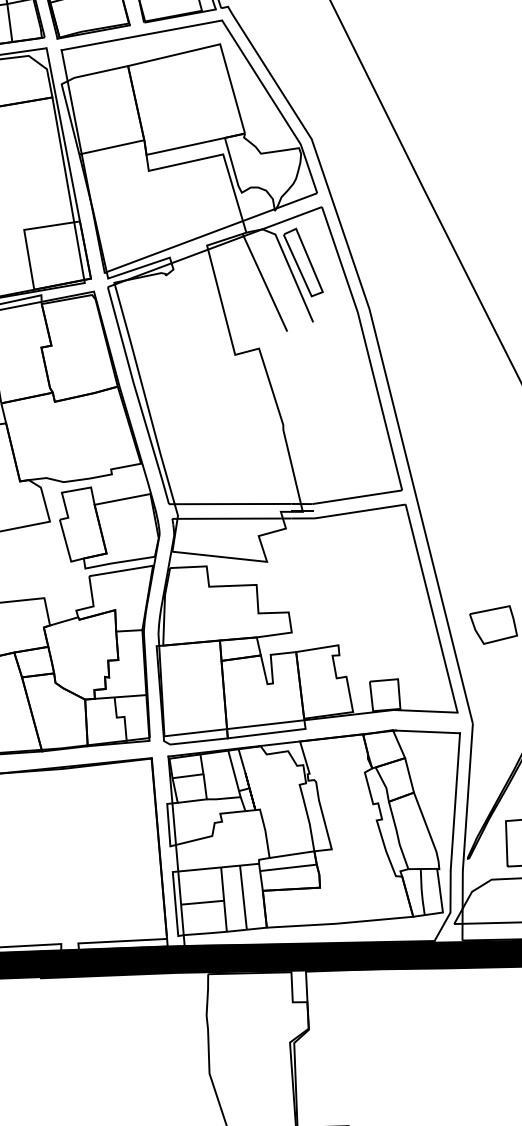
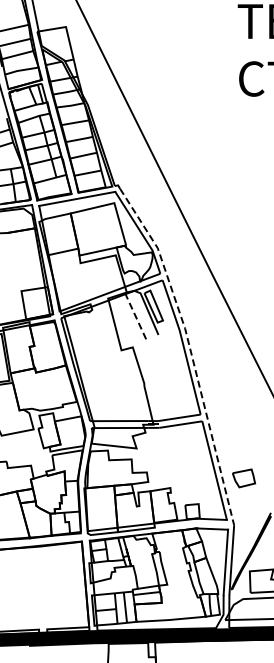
line: (264, 281) -> (135, 315), solid -> dashed
line: (380, 355) -> (190, 350), solid -> dashed

